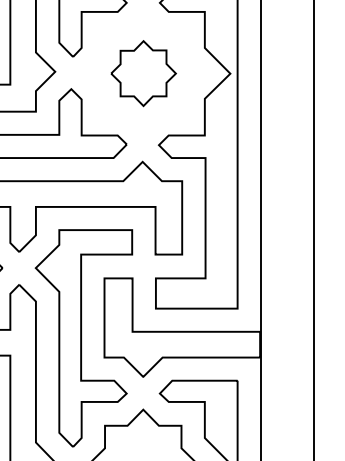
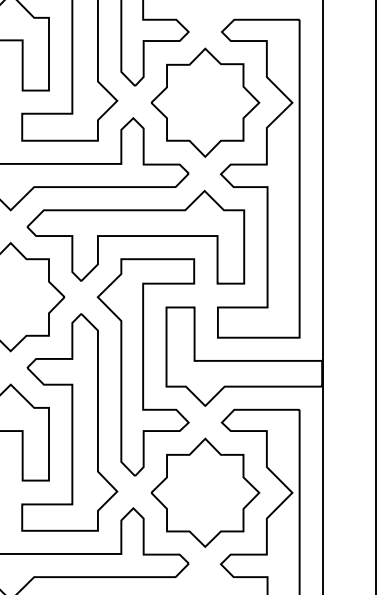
part: (143, 73) -> (205, 102), size x1.67

